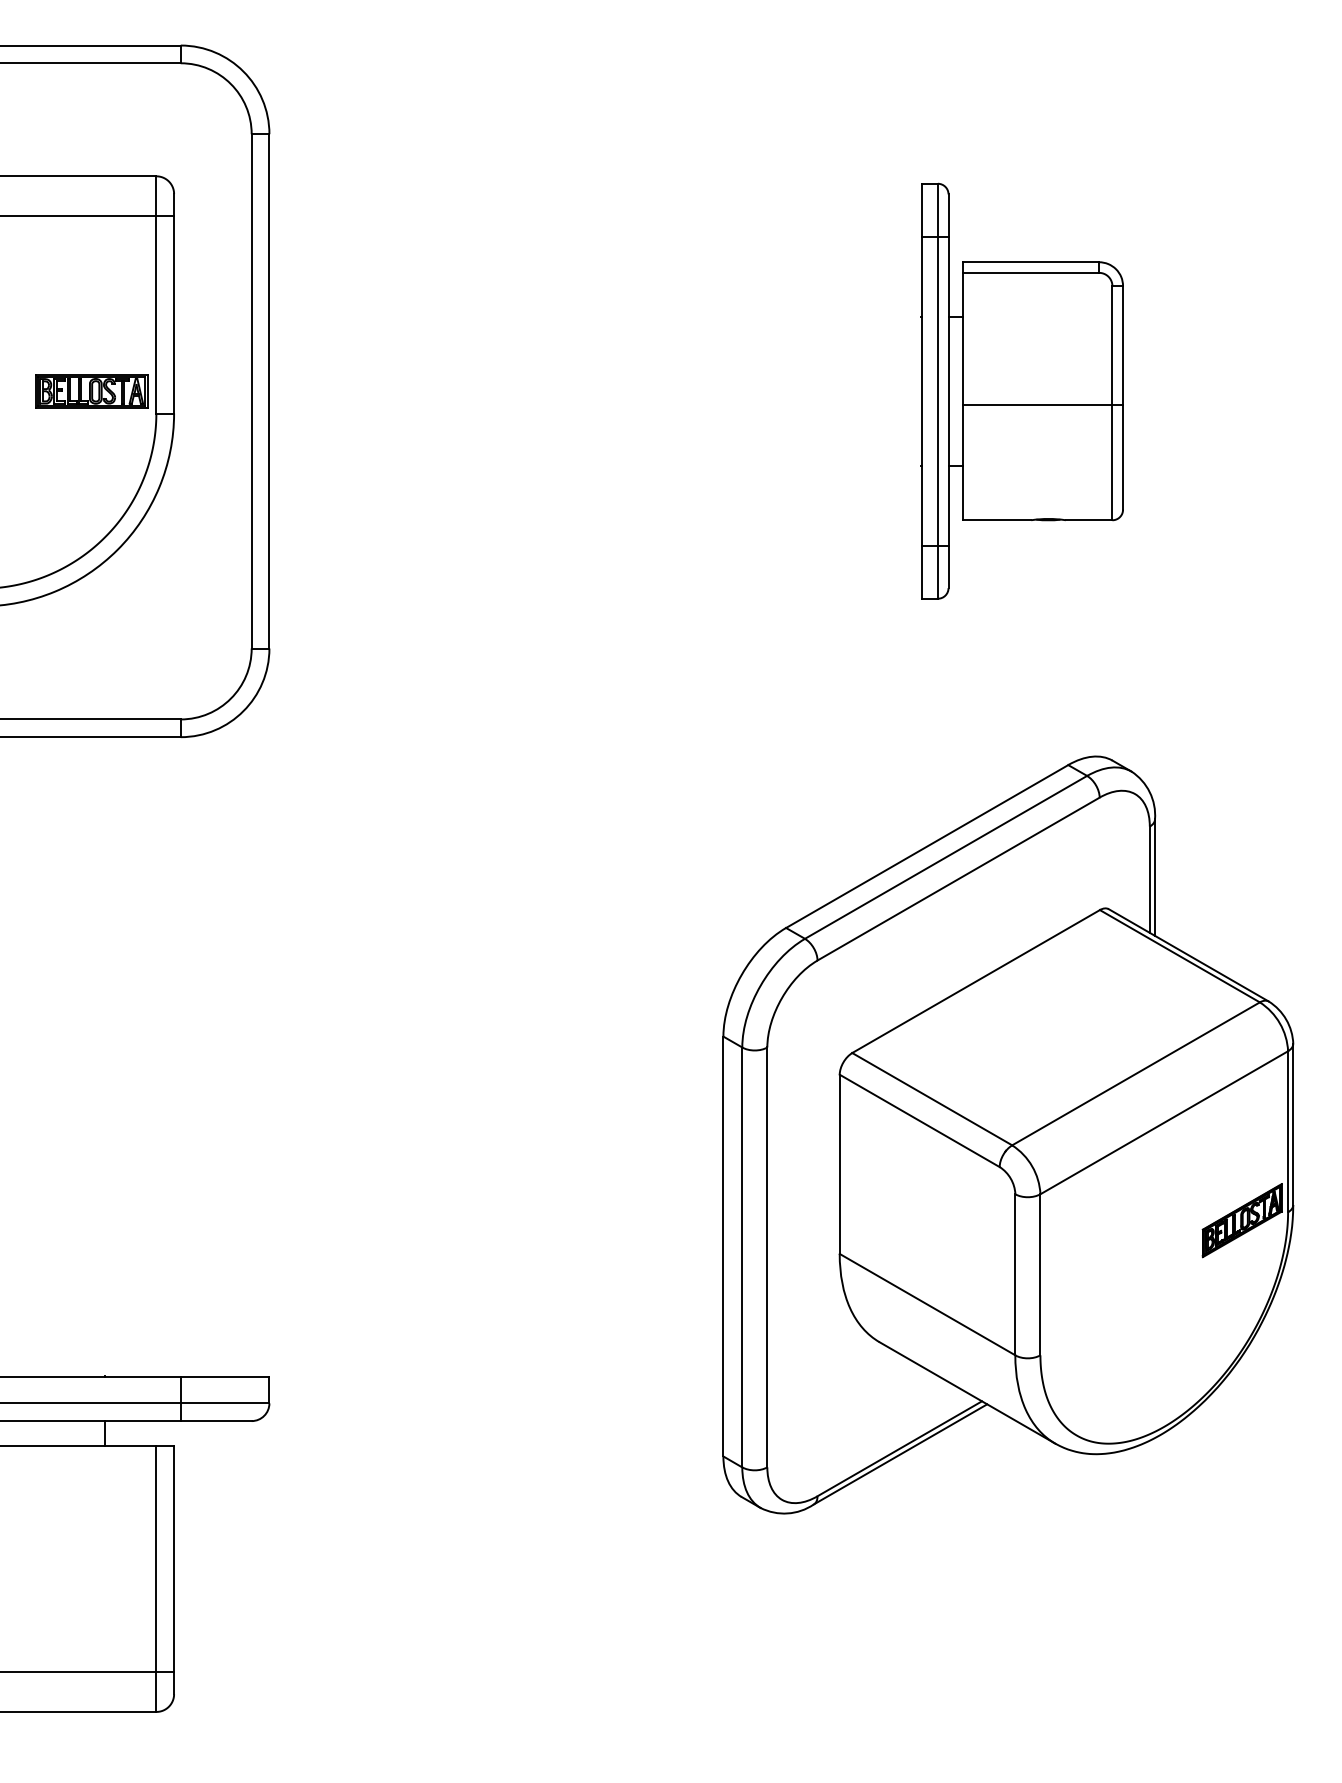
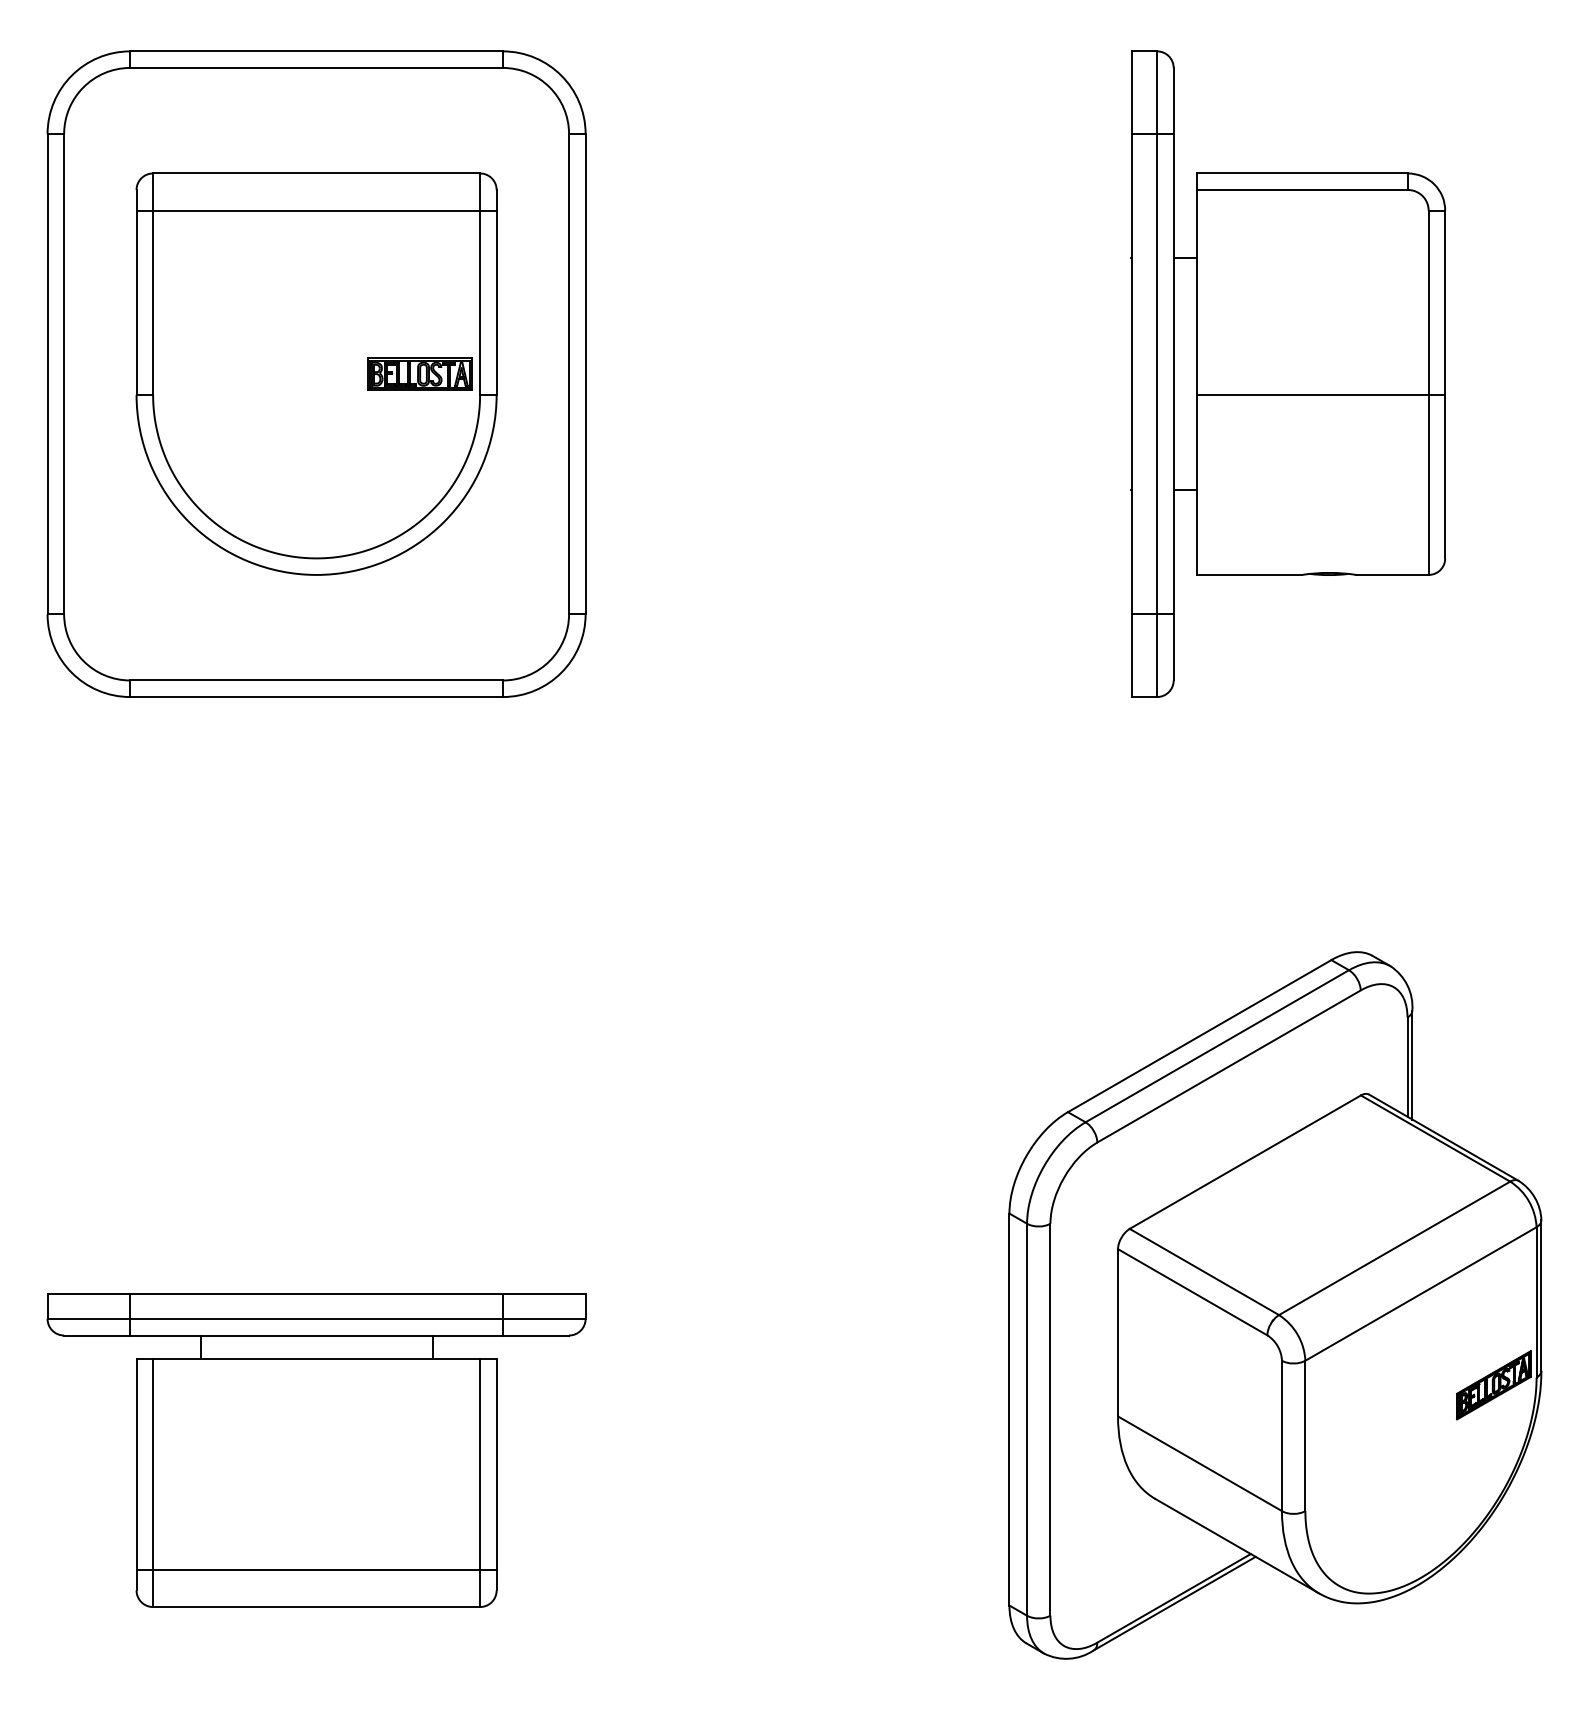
part: (1022, 390) -> (1288, 373), size x1.67
part: (1008, 1135) -> (1275, 1305), moved

